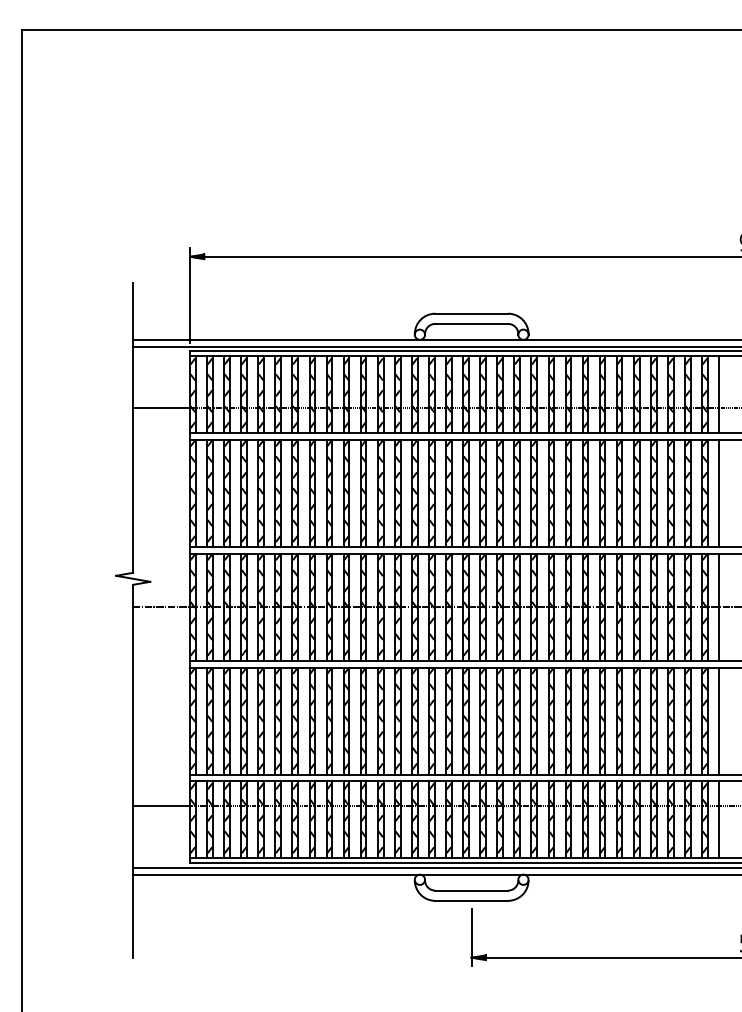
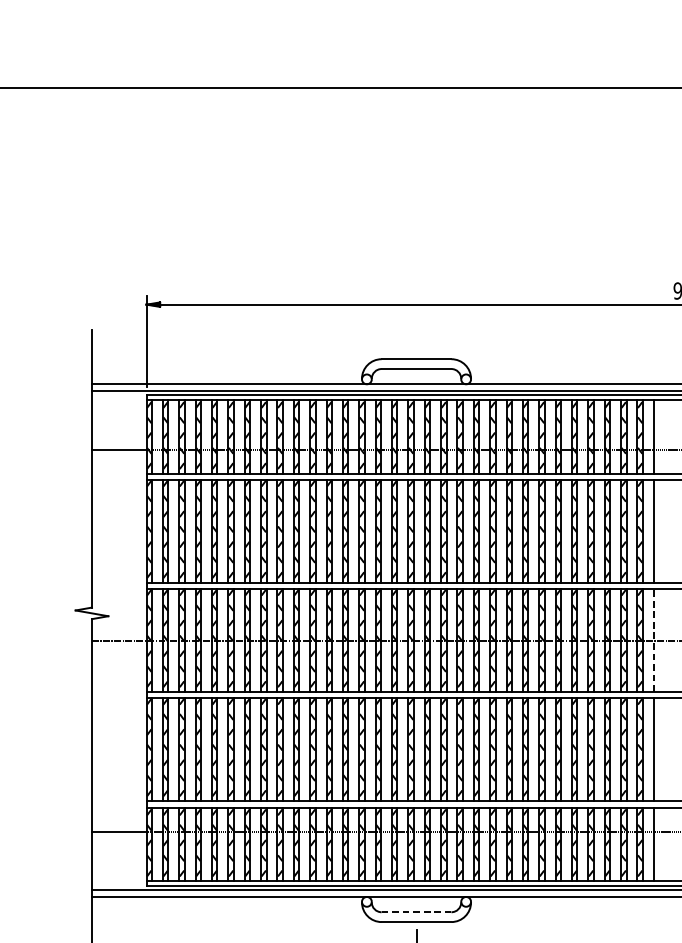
line: (719, 606) -> (654, 639), solid -> dashed
line: (472, 890) -> (417, 912), solid -> dashed

